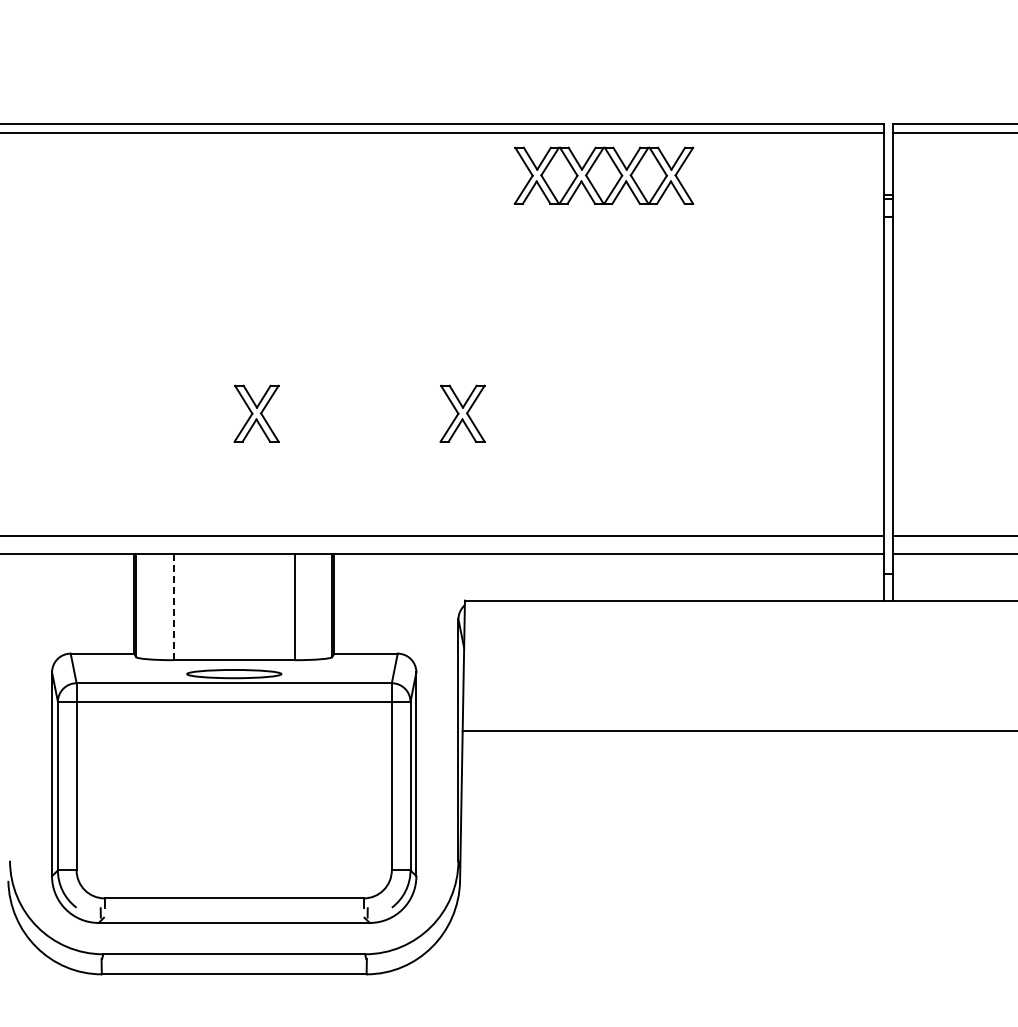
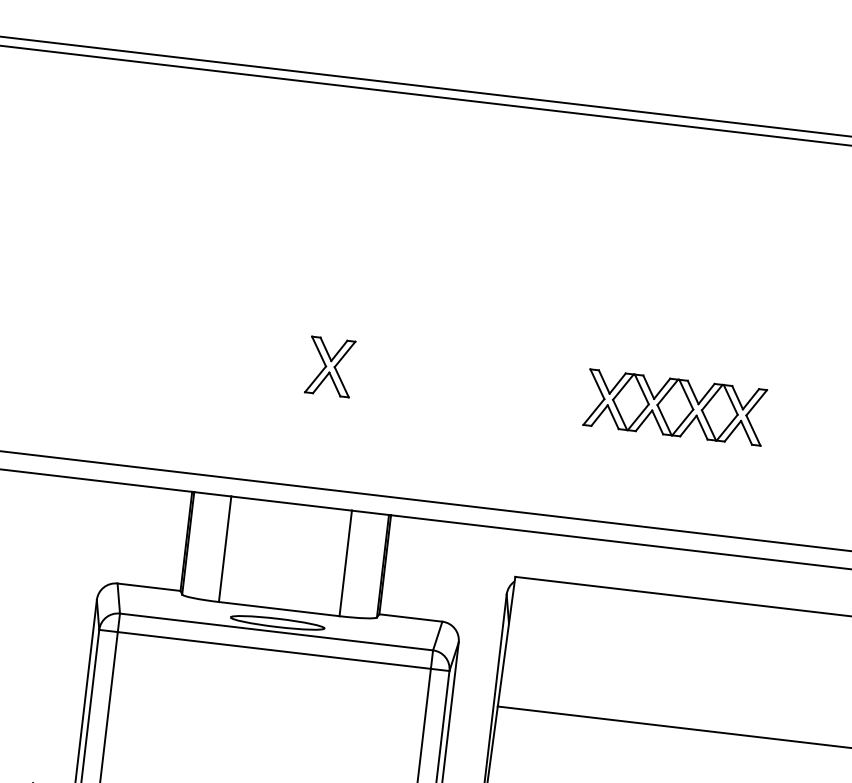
part: (603, 175) -> (674, 407), moved
part: (462, 413) -> (534, 390), removed
line: (173, 607) -> (225, 549), dashed -> solid

